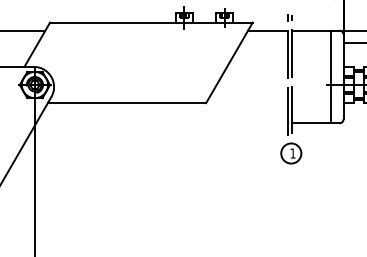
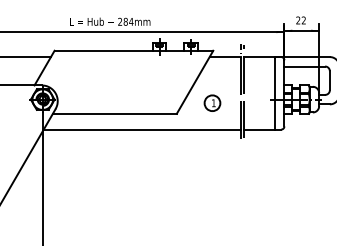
line: (161, 123) -> (141, 129), added
part: (291, 152) -> (212, 102), moved

